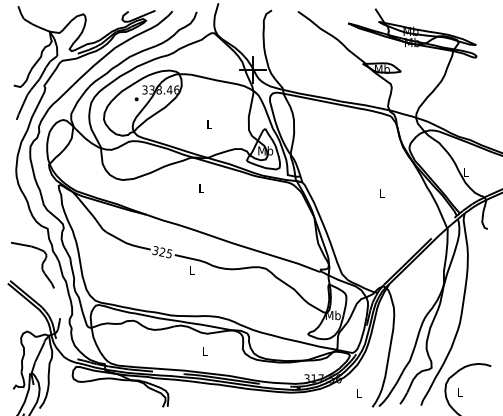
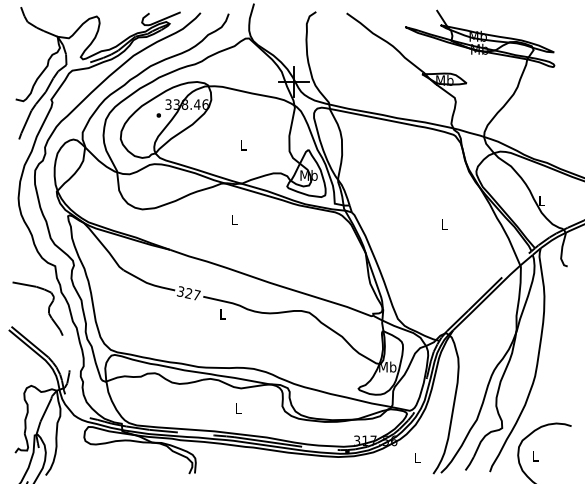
text: (169, 253) -> (196, 294), 325 -> 327

